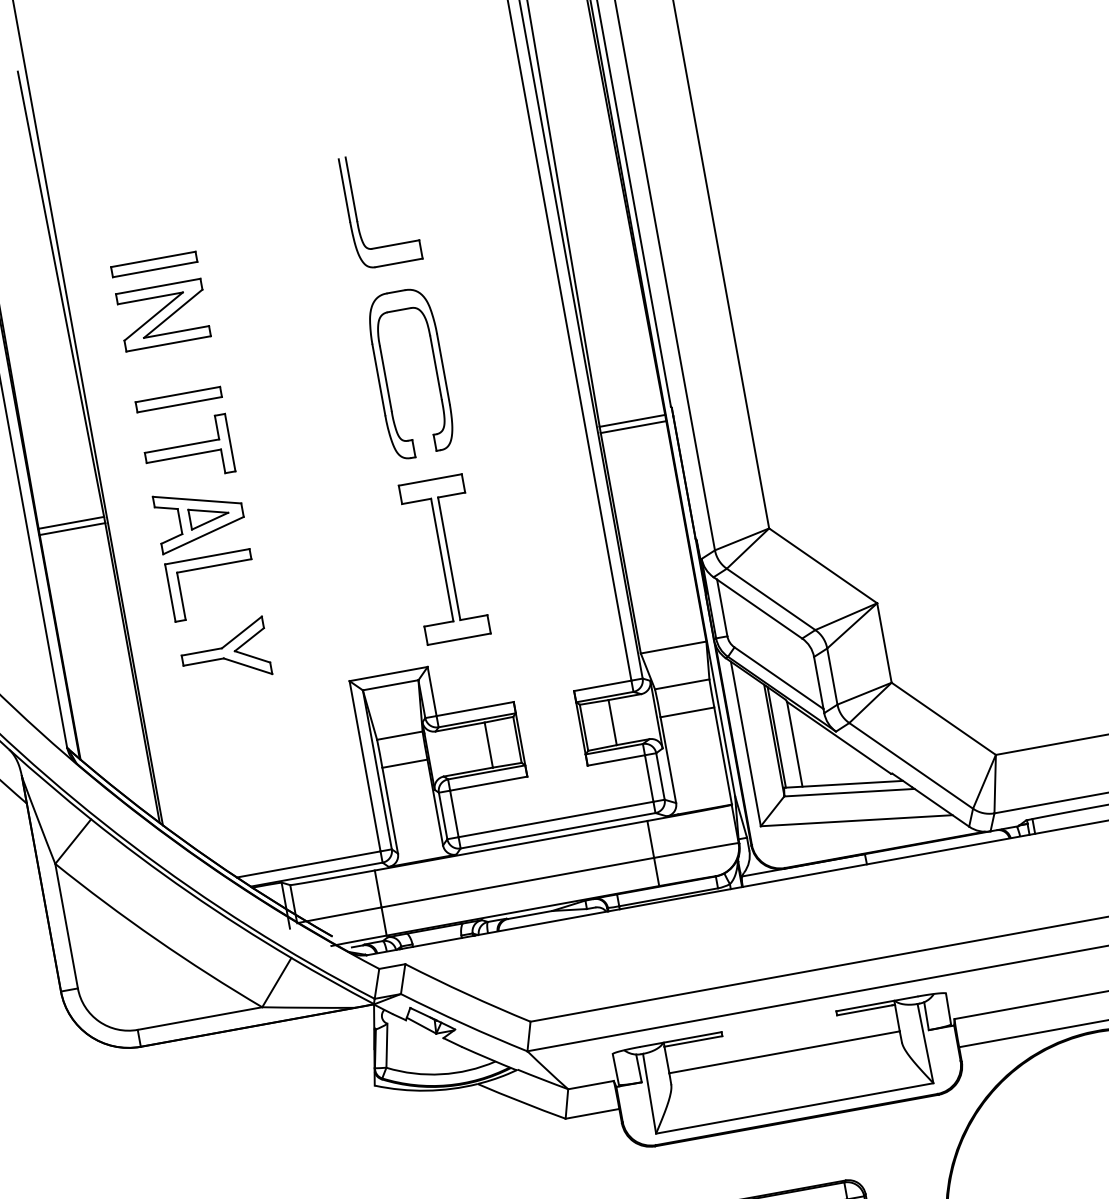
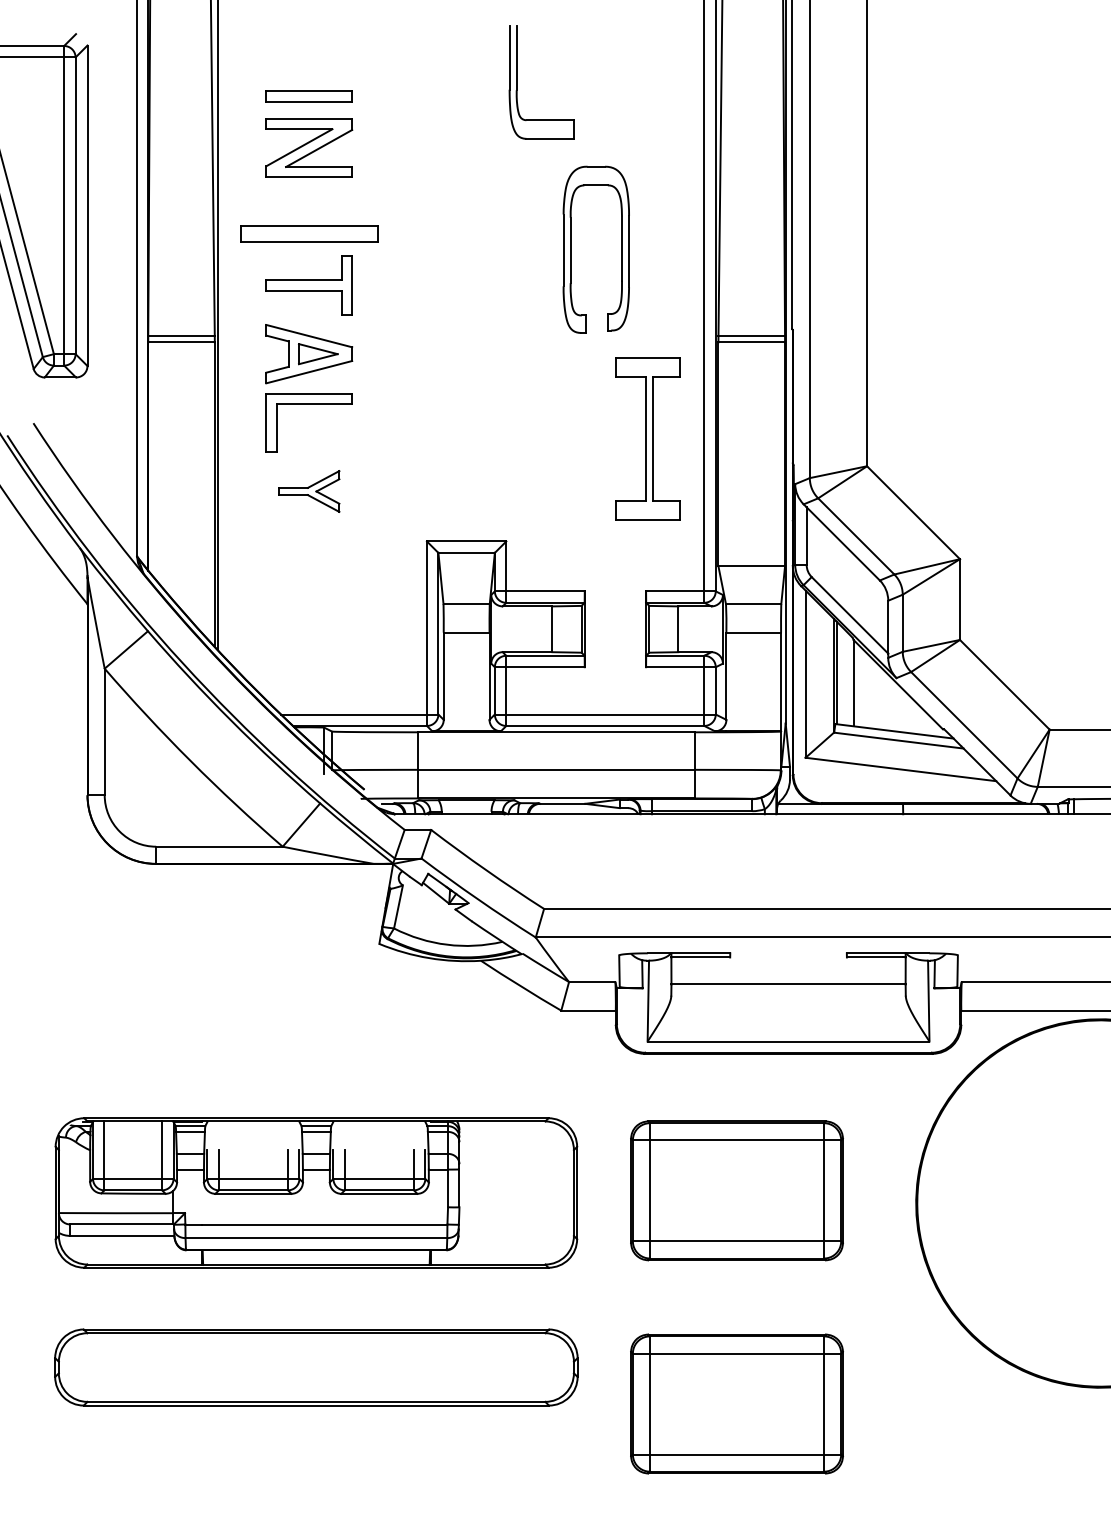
part: (386, 377) -> (571, 249), moved
part: (177, 399) -> (308, 233), size x1.6
part: (443, 559) -> (647, 438), moved
part: (225, 652) -> (309, 491), size x0.7

